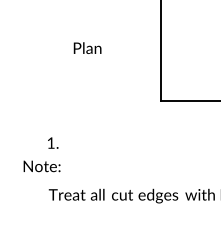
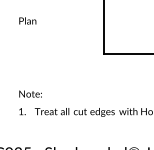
text: (87, 47) -> (27, 20), moved
text: (53, 142) -> (22, 111), moved

